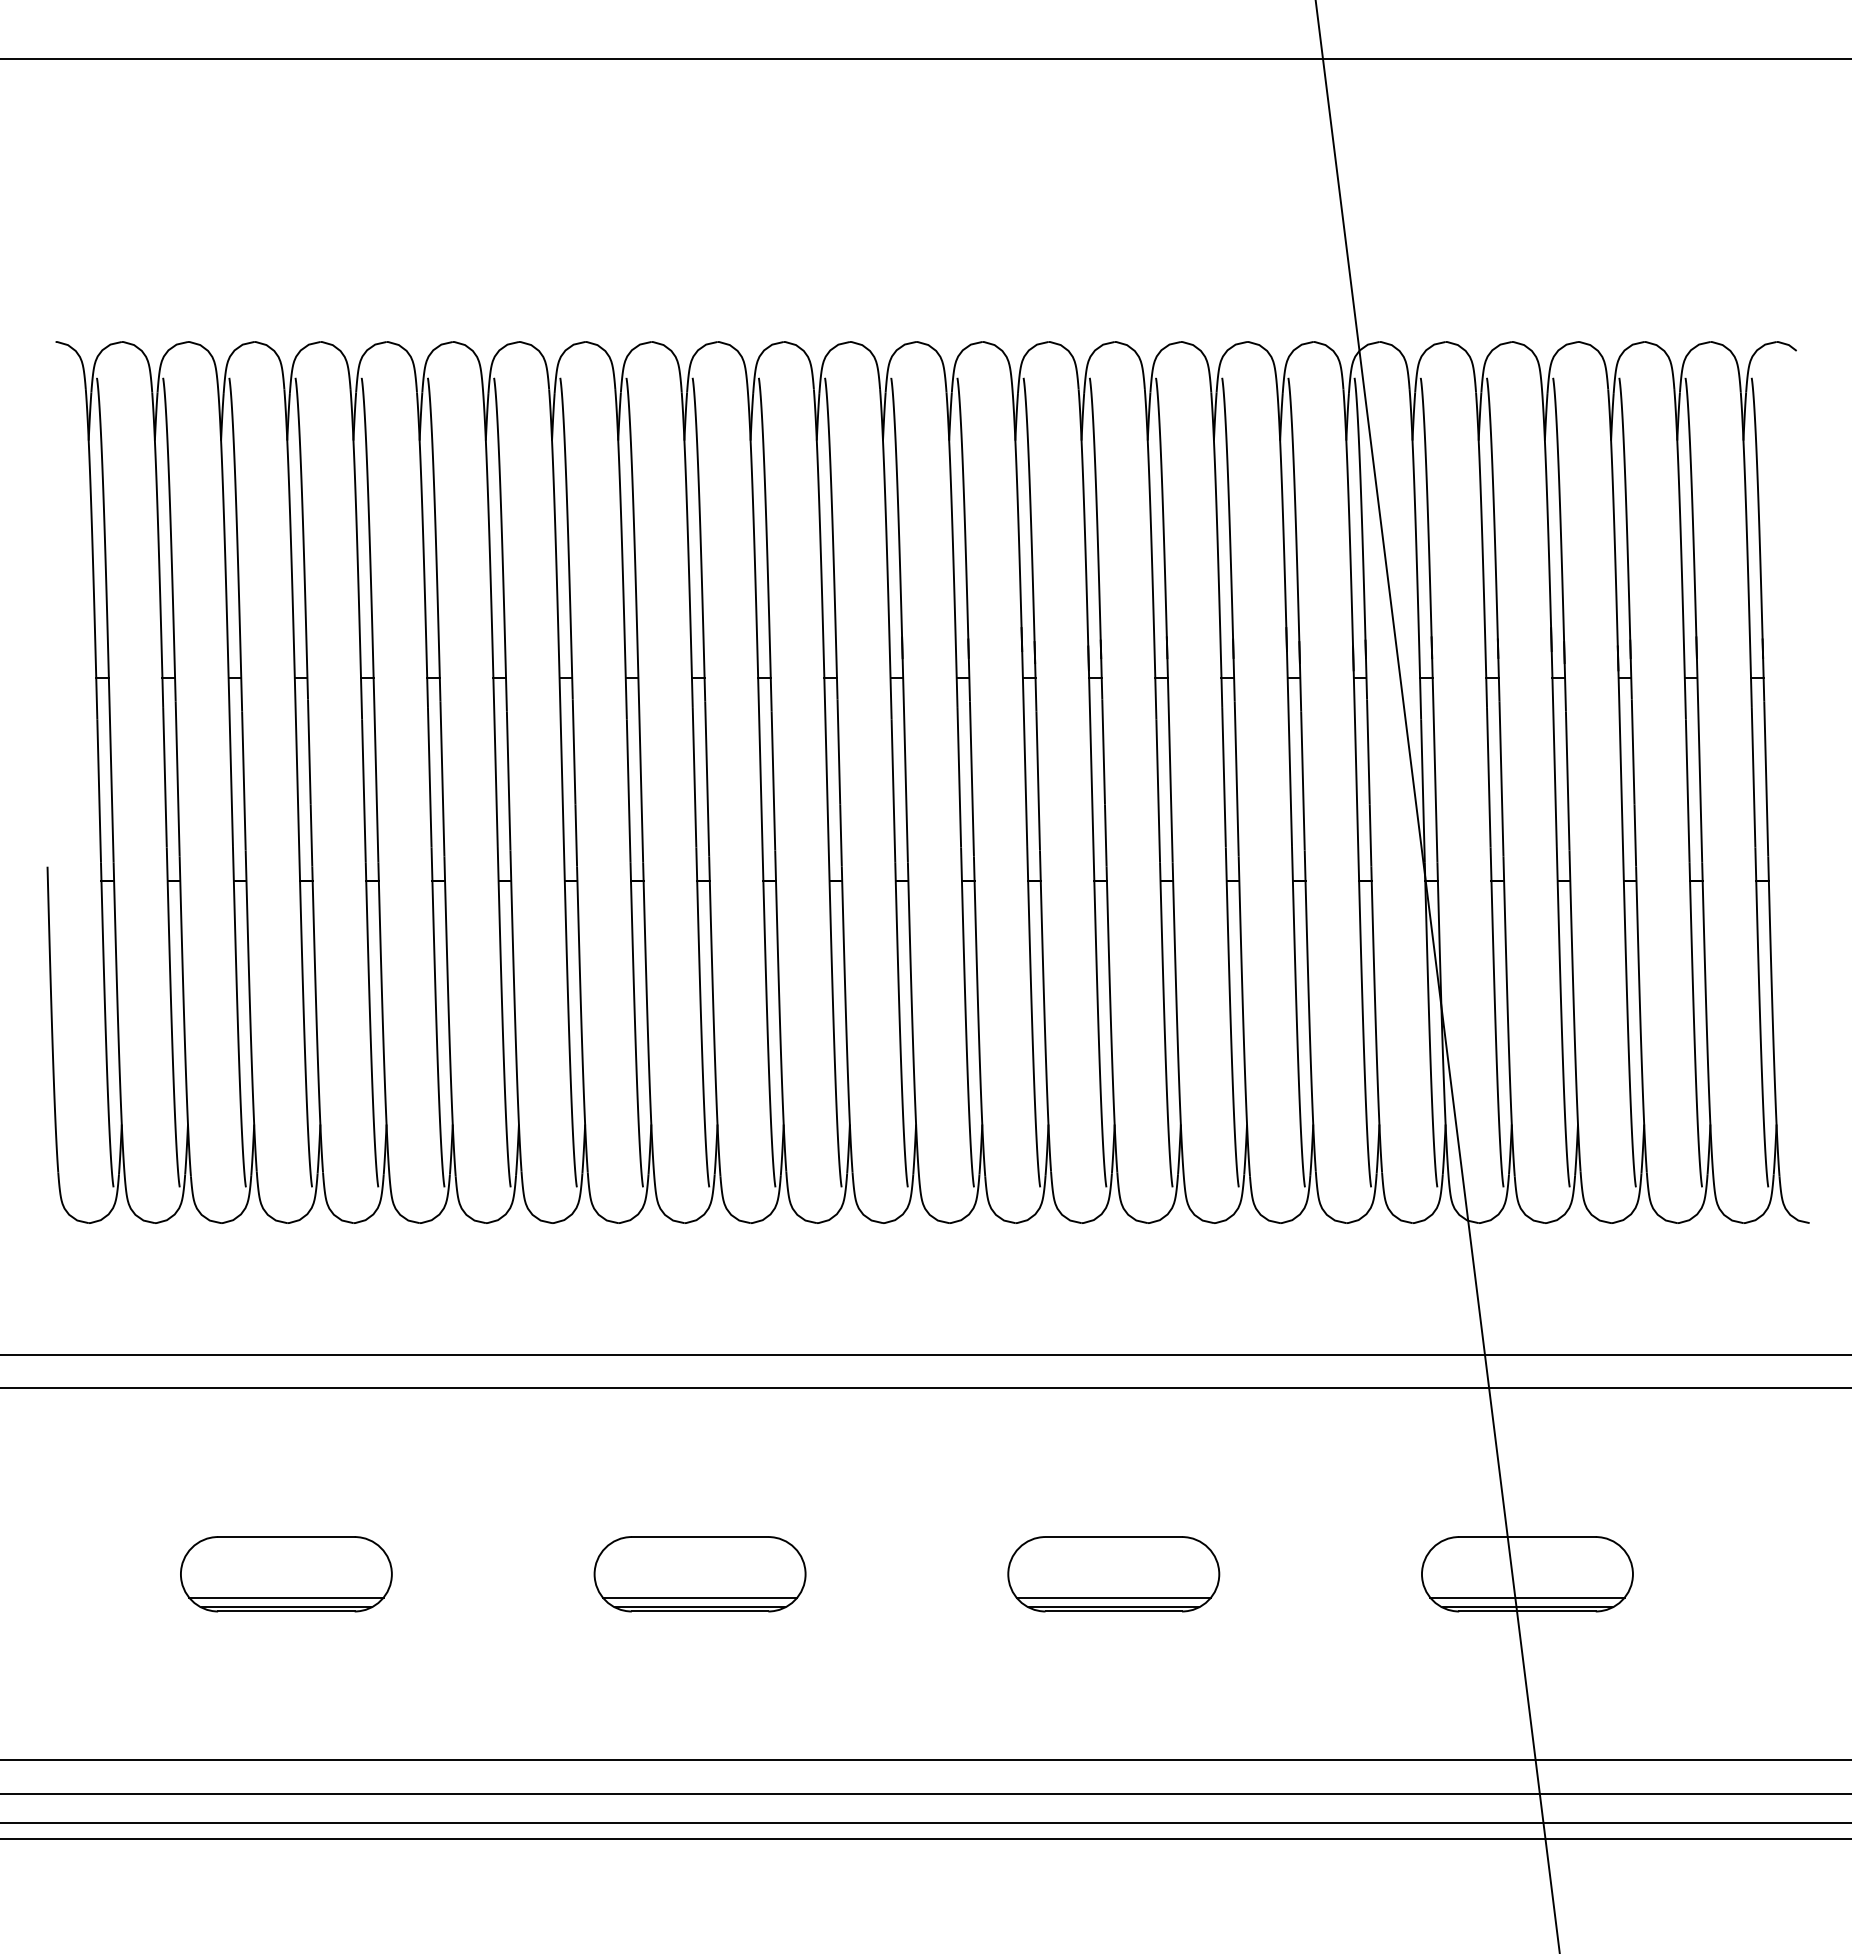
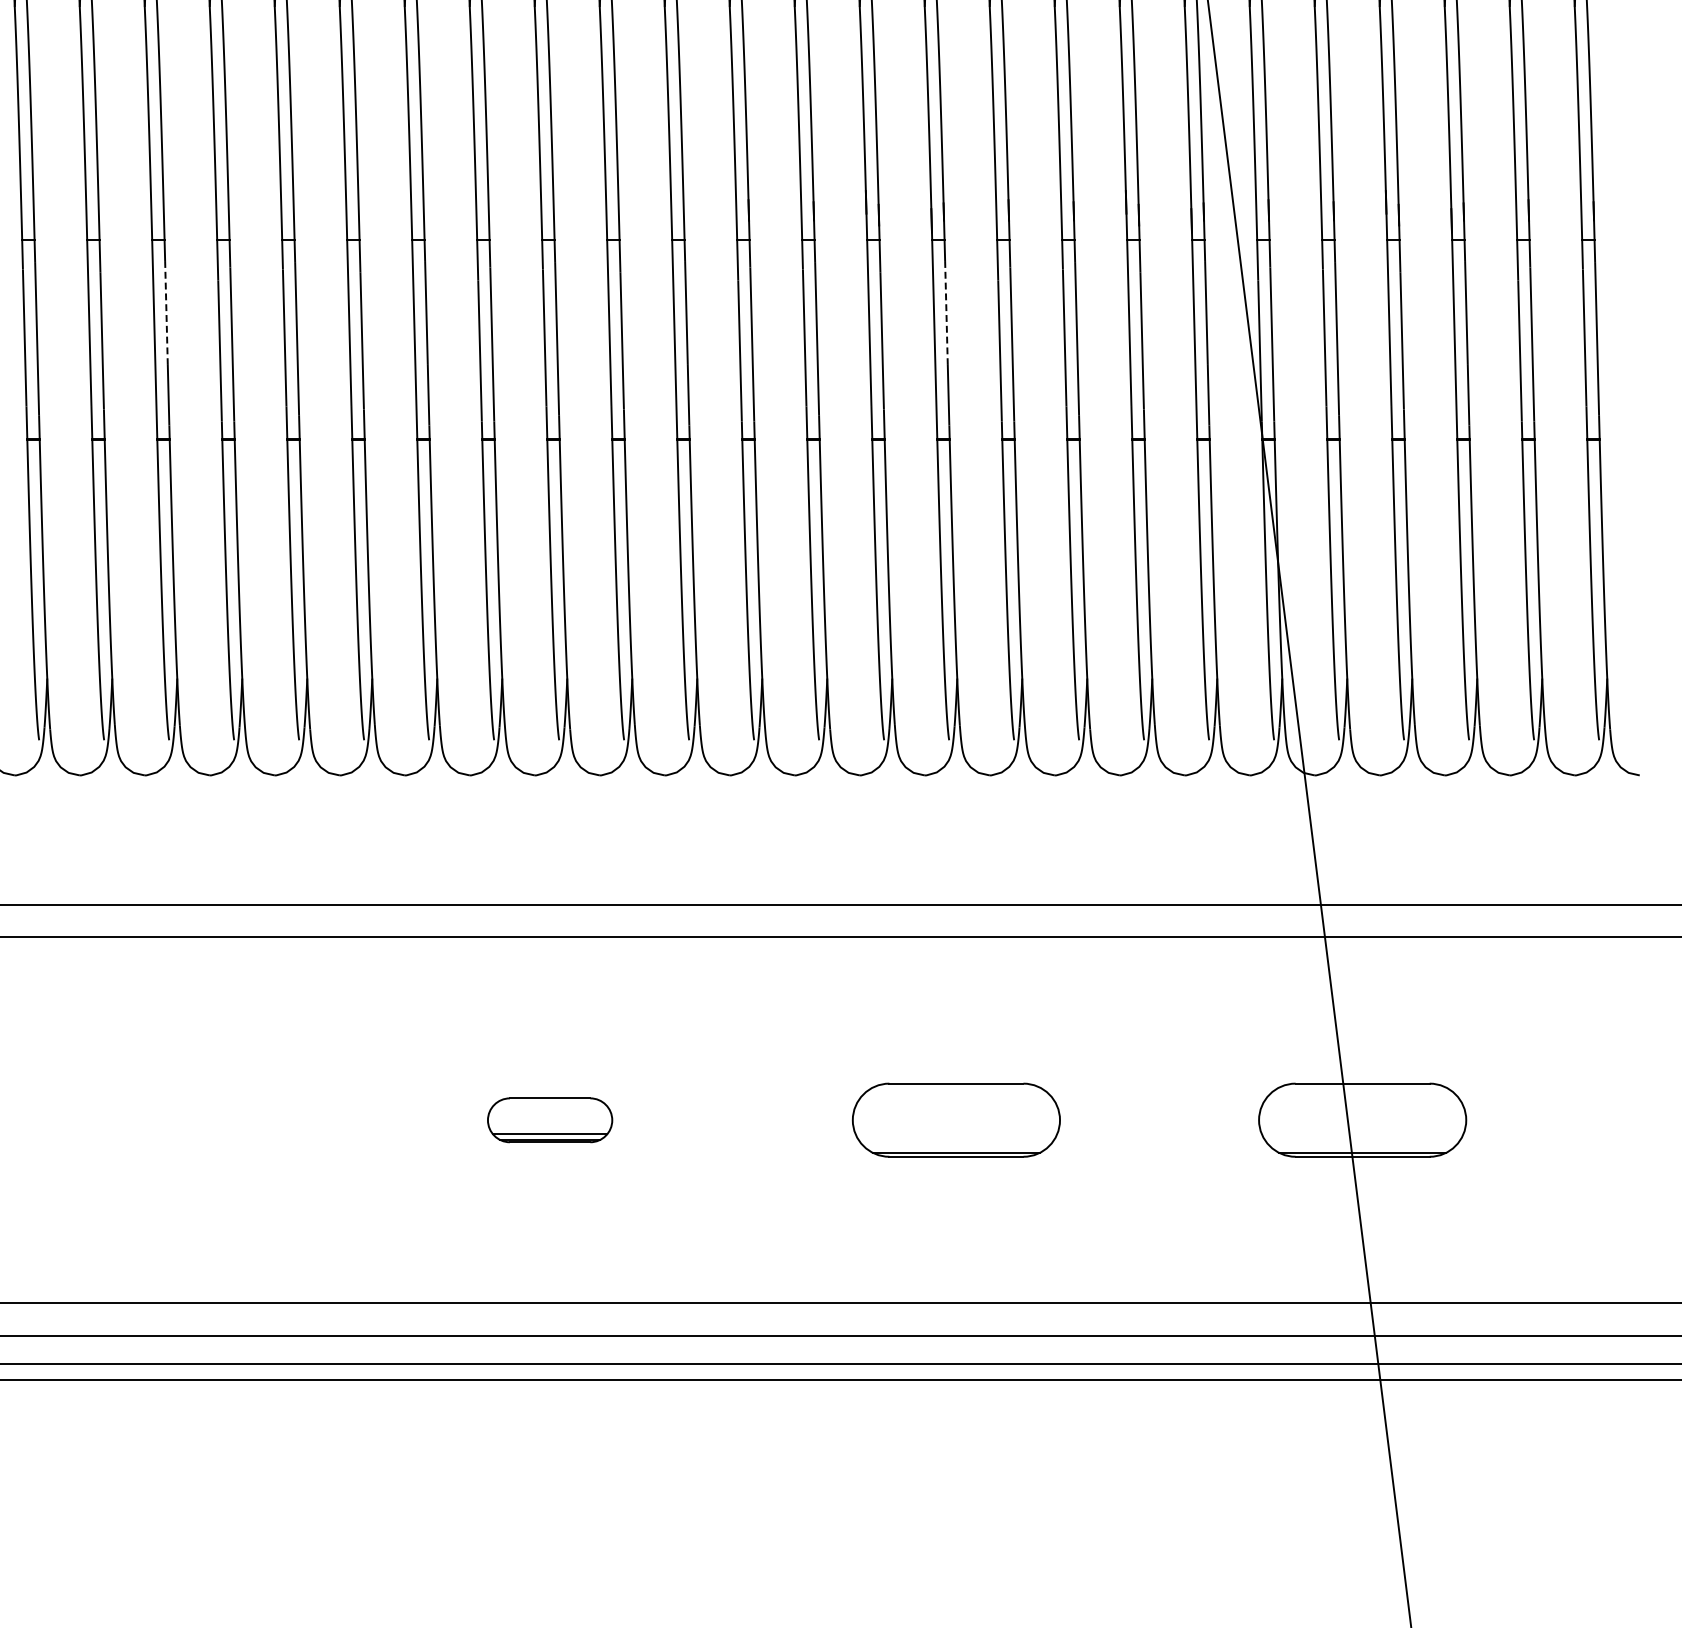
line: (309, 752) -> (166, 313), solid -> dashed
line: (1103, 752) -> (946, 313), solid -> dashed
part: (286, 1574) -> (144, 1120), removed
part: (699, 1574) -> (549, 1120), size x0.6
line: (1113, 1597) -> (956, 1143), removed
line: (1527, 1597) -> (1362, 1143), removed

